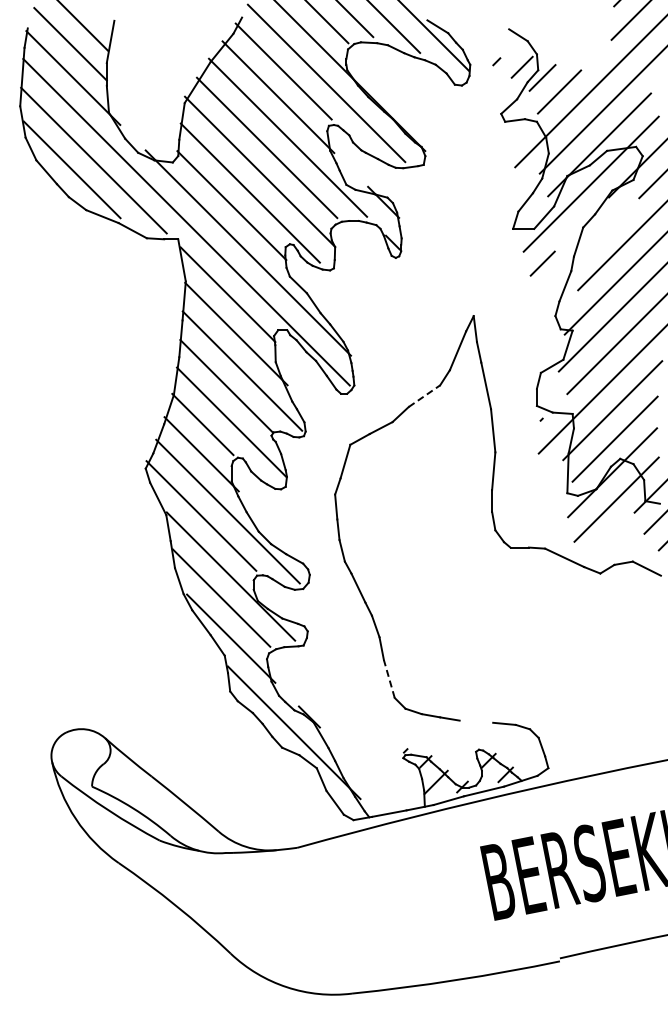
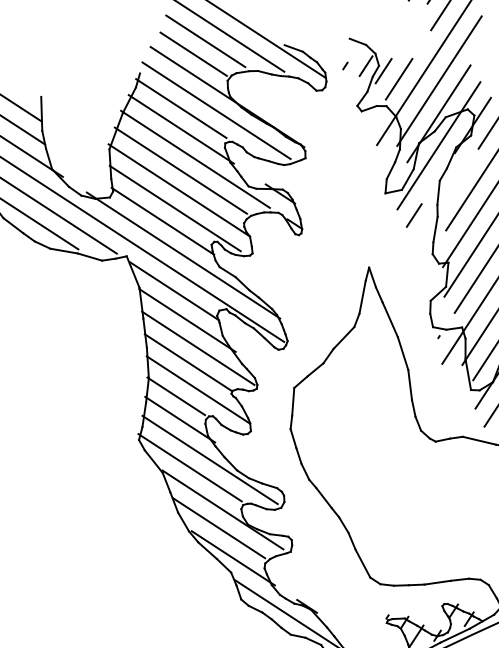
line: (424, 395) -> (343, 337), dashed -> solid
line: (389, 678) -> (363, 563), dashed -> solid
line: (476, 721) -> (437, 582), added

